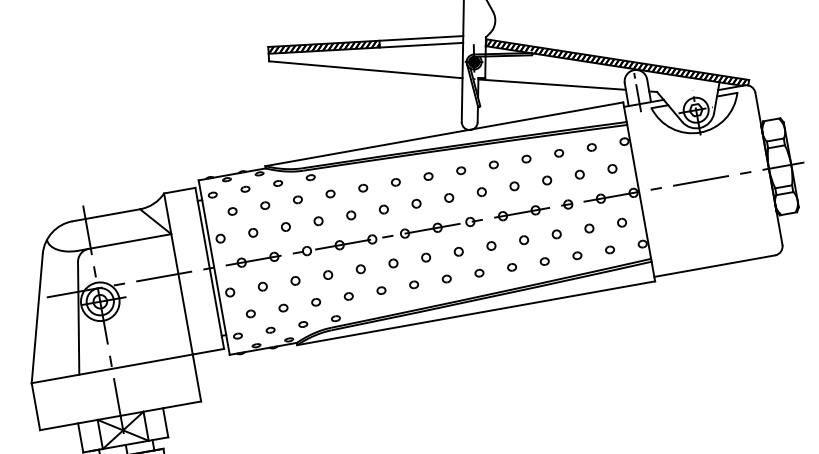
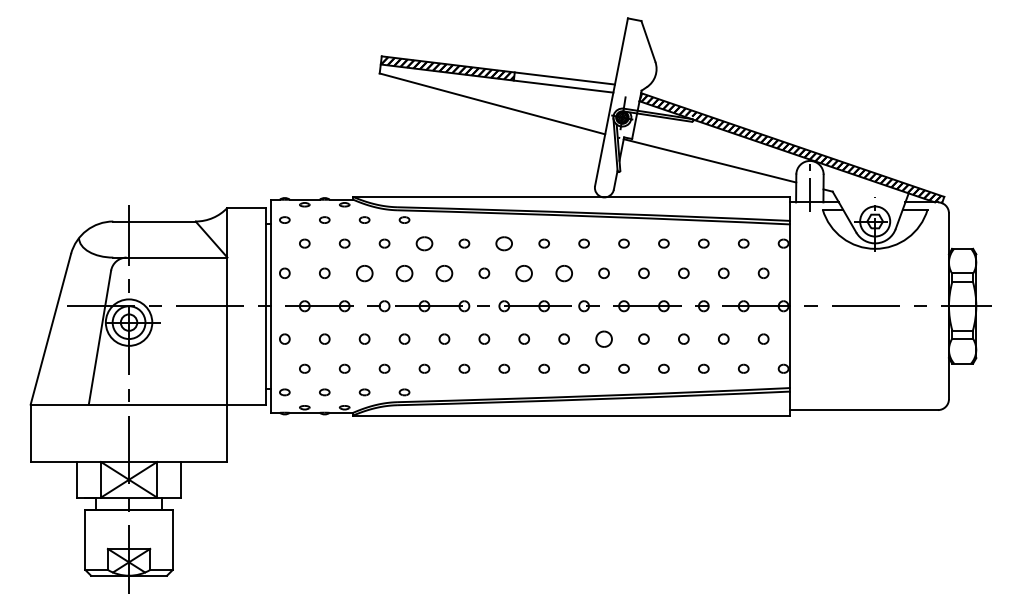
part: (396, 182) -> (504, 243), size x1.6
part: (330, 193) -> (424, 243), size x1.6
part: (448, 197) -> (563, 272), size x1.6
part: (416, 203) -> (524, 272), size x1.6
part: (351, 214) -> (444, 272), size x1.6
part: (318, 220) -> (404, 272), size x1.6
part: (285, 226) -> (364, 272), size x1.6
part: (490, 245) -> (603, 338), size x1.6

